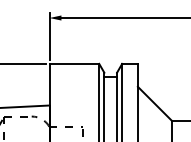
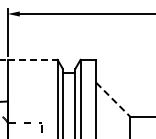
line: (74, 63) -> (32, 59), solid -> dashed
line: (155, 104) -> (113, 100), solid -> dashed

